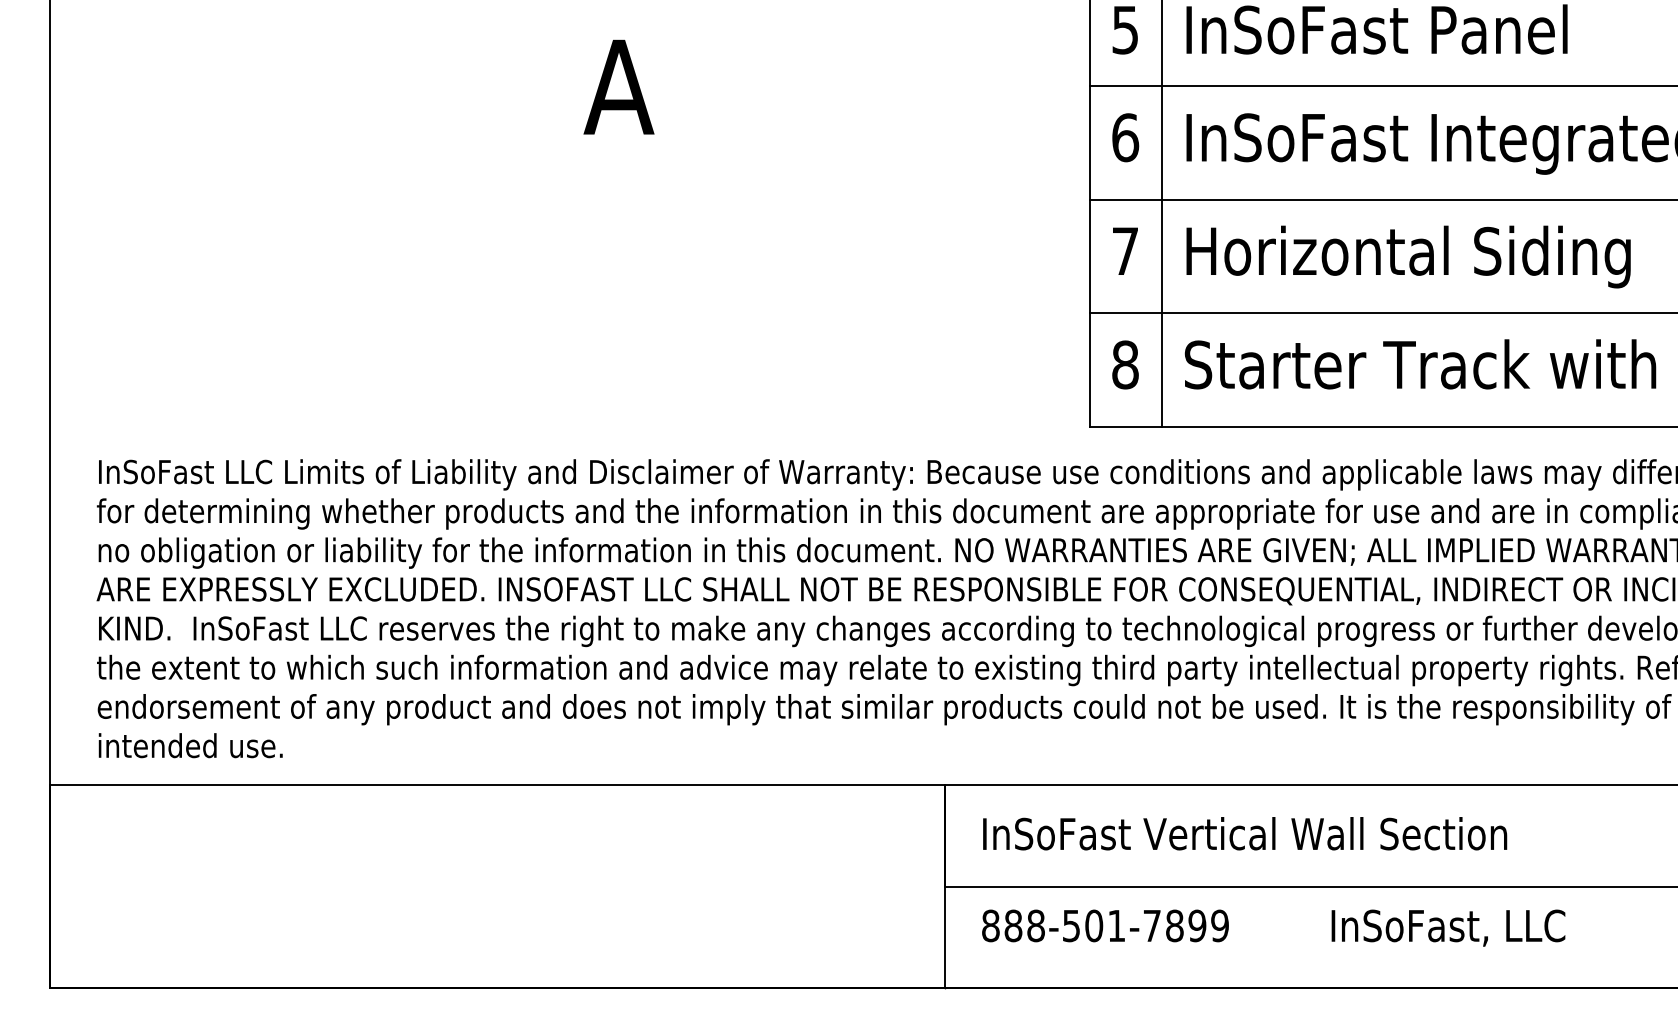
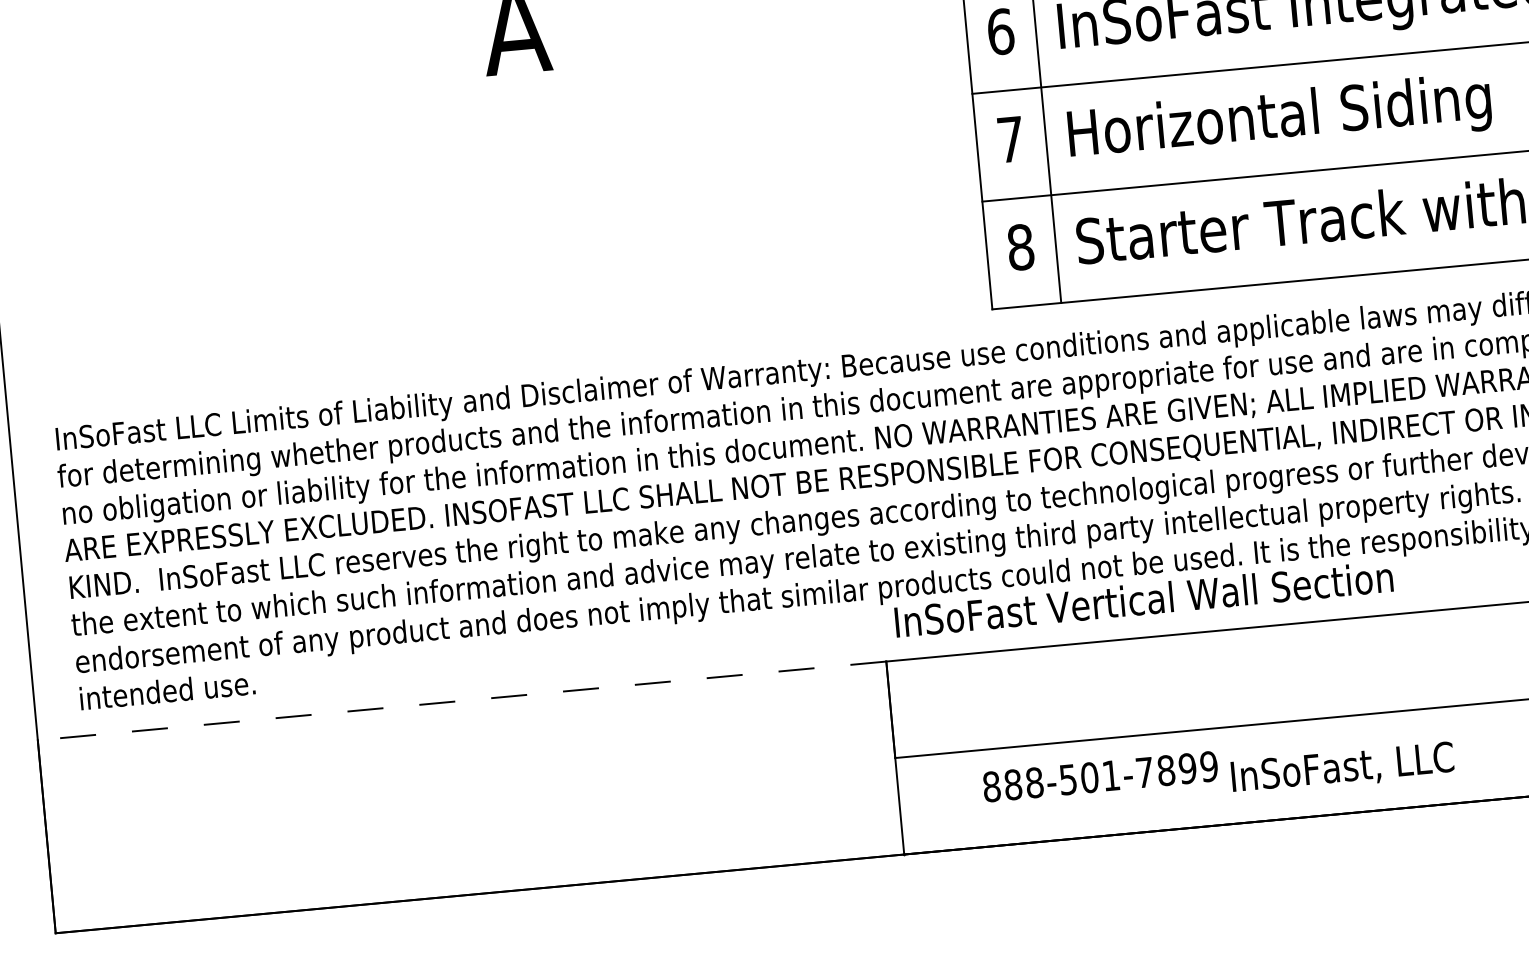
line: (497, 784) -> (461, 700), solid -> dashed
text: (1245, 833) -> (1144, 599), moved
text: (1105, 925) -> (1100, 776), moved
text: (1448, 927) -> (1342, 768), moved

